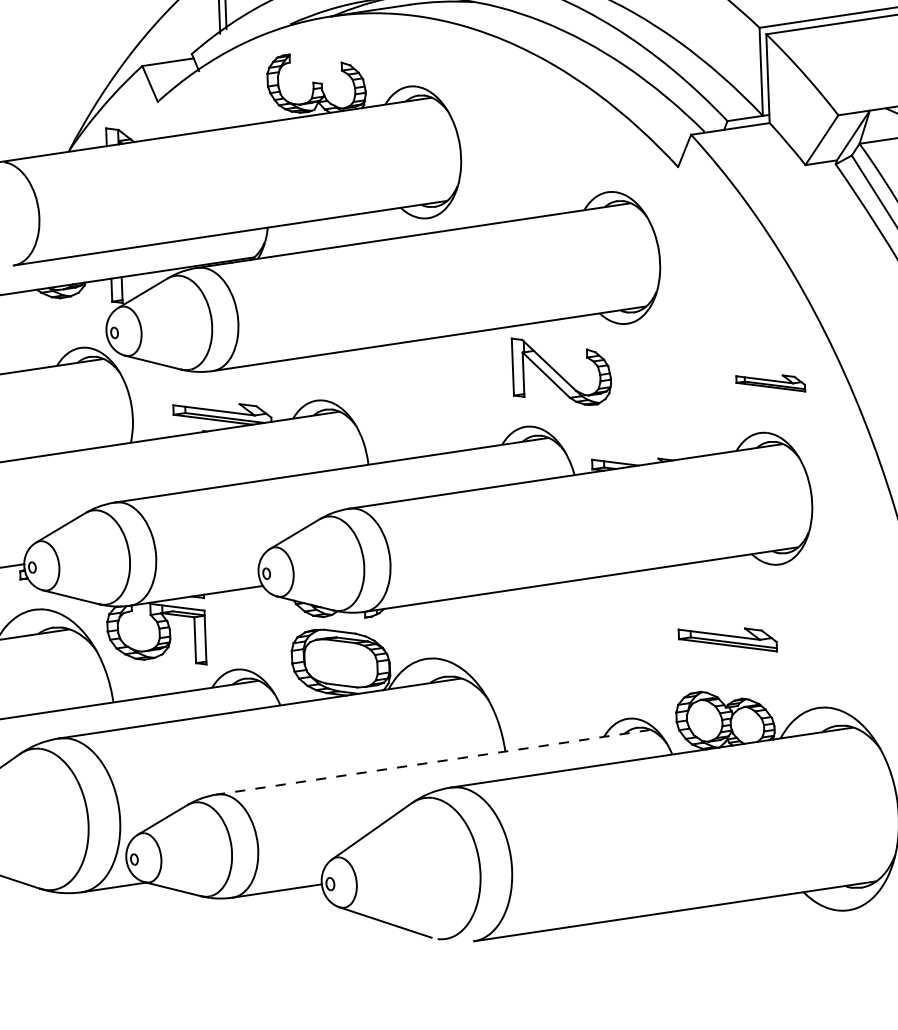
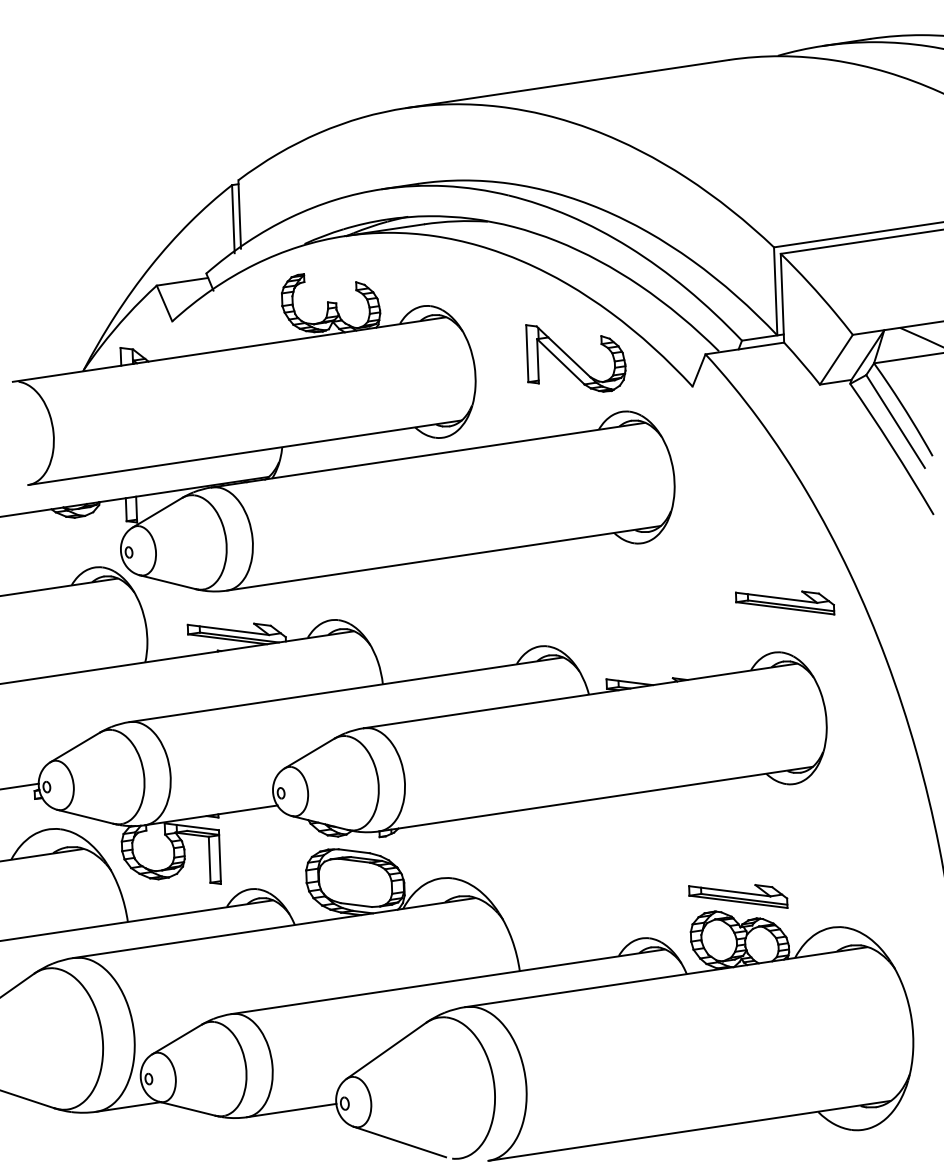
part: (561, 371) -> (575, 358), moved
part: (771, 382) -> (785, 602), size x1.43
part: (728, 639) -> (738, 896), moved
line: (434, 761) -> (448, 981), dashed -> solid

